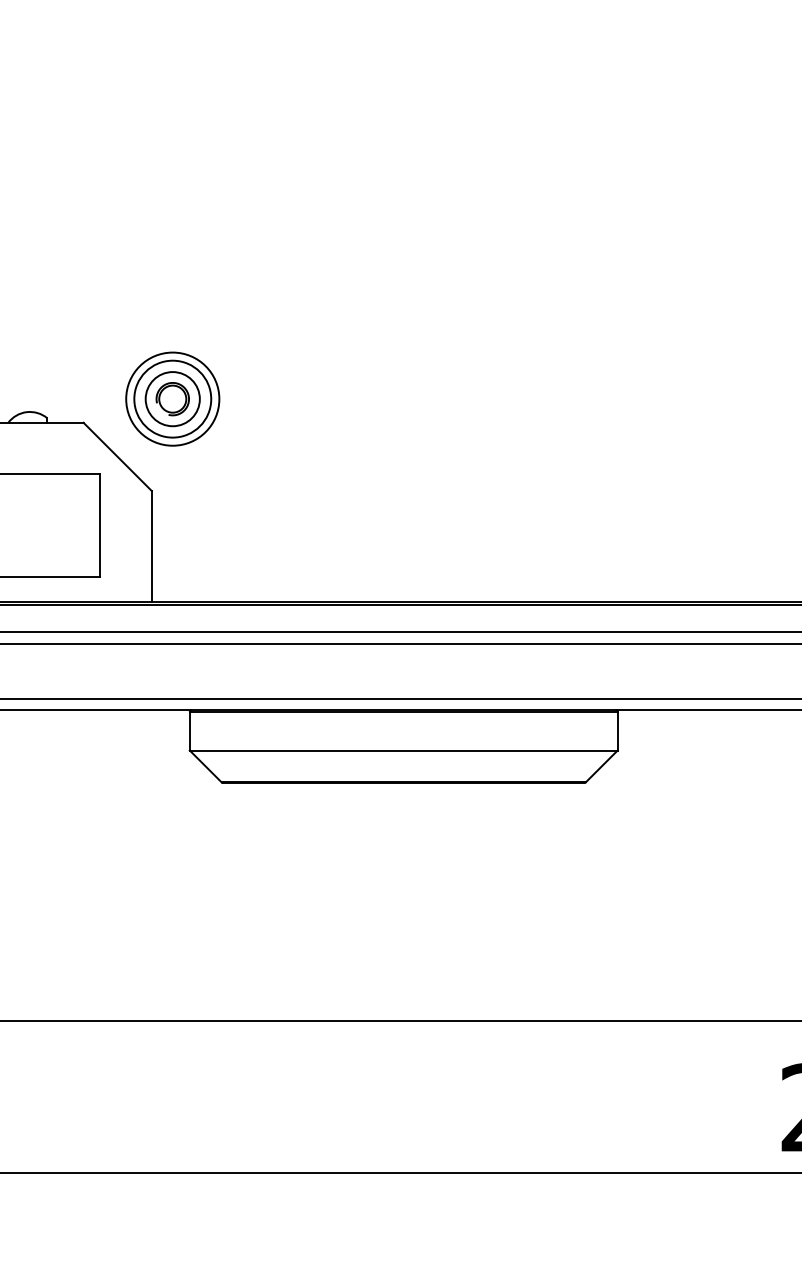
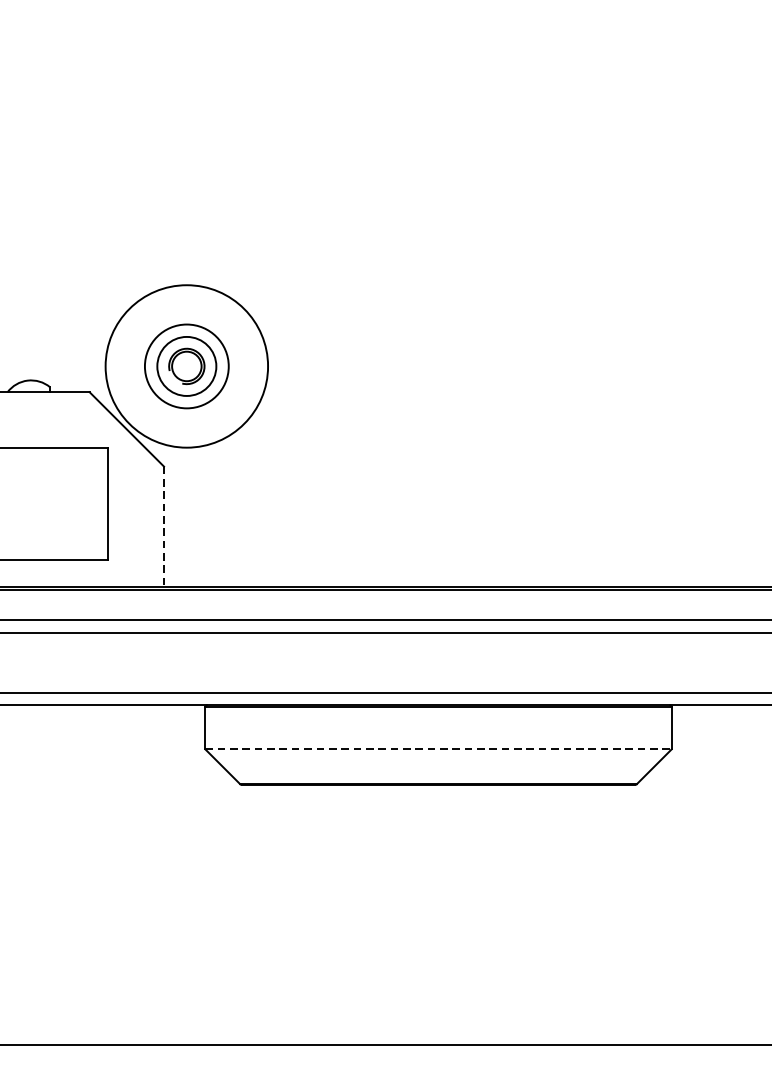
circle: (172, 398) -> (186, 365), size x1.6
line: (151, 546) -> (163, 527), solid -> dashed
line: (403, 750) -> (438, 749), solid -> dashed

